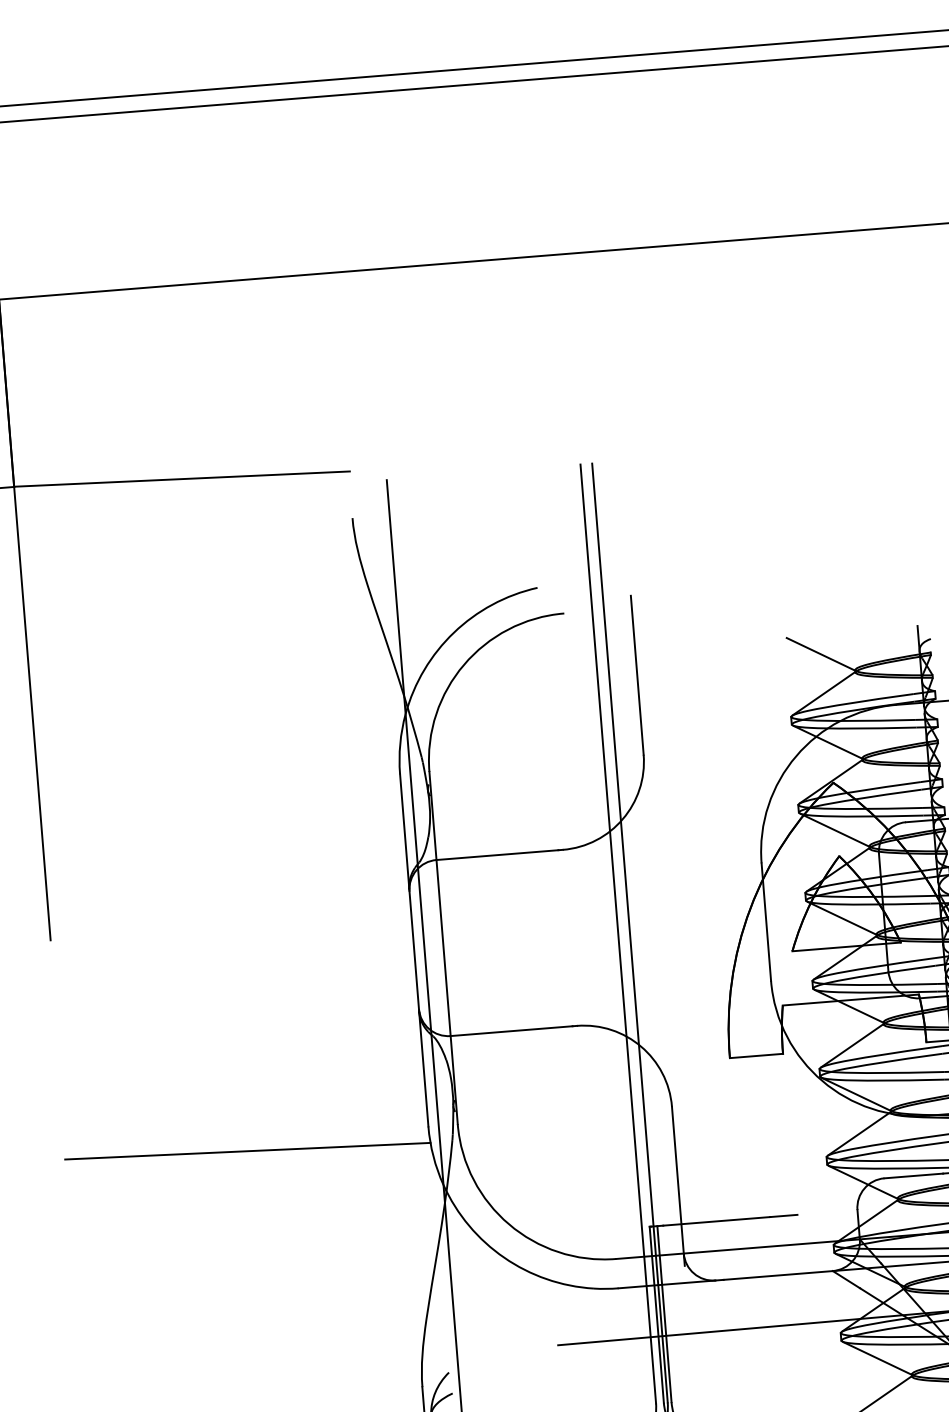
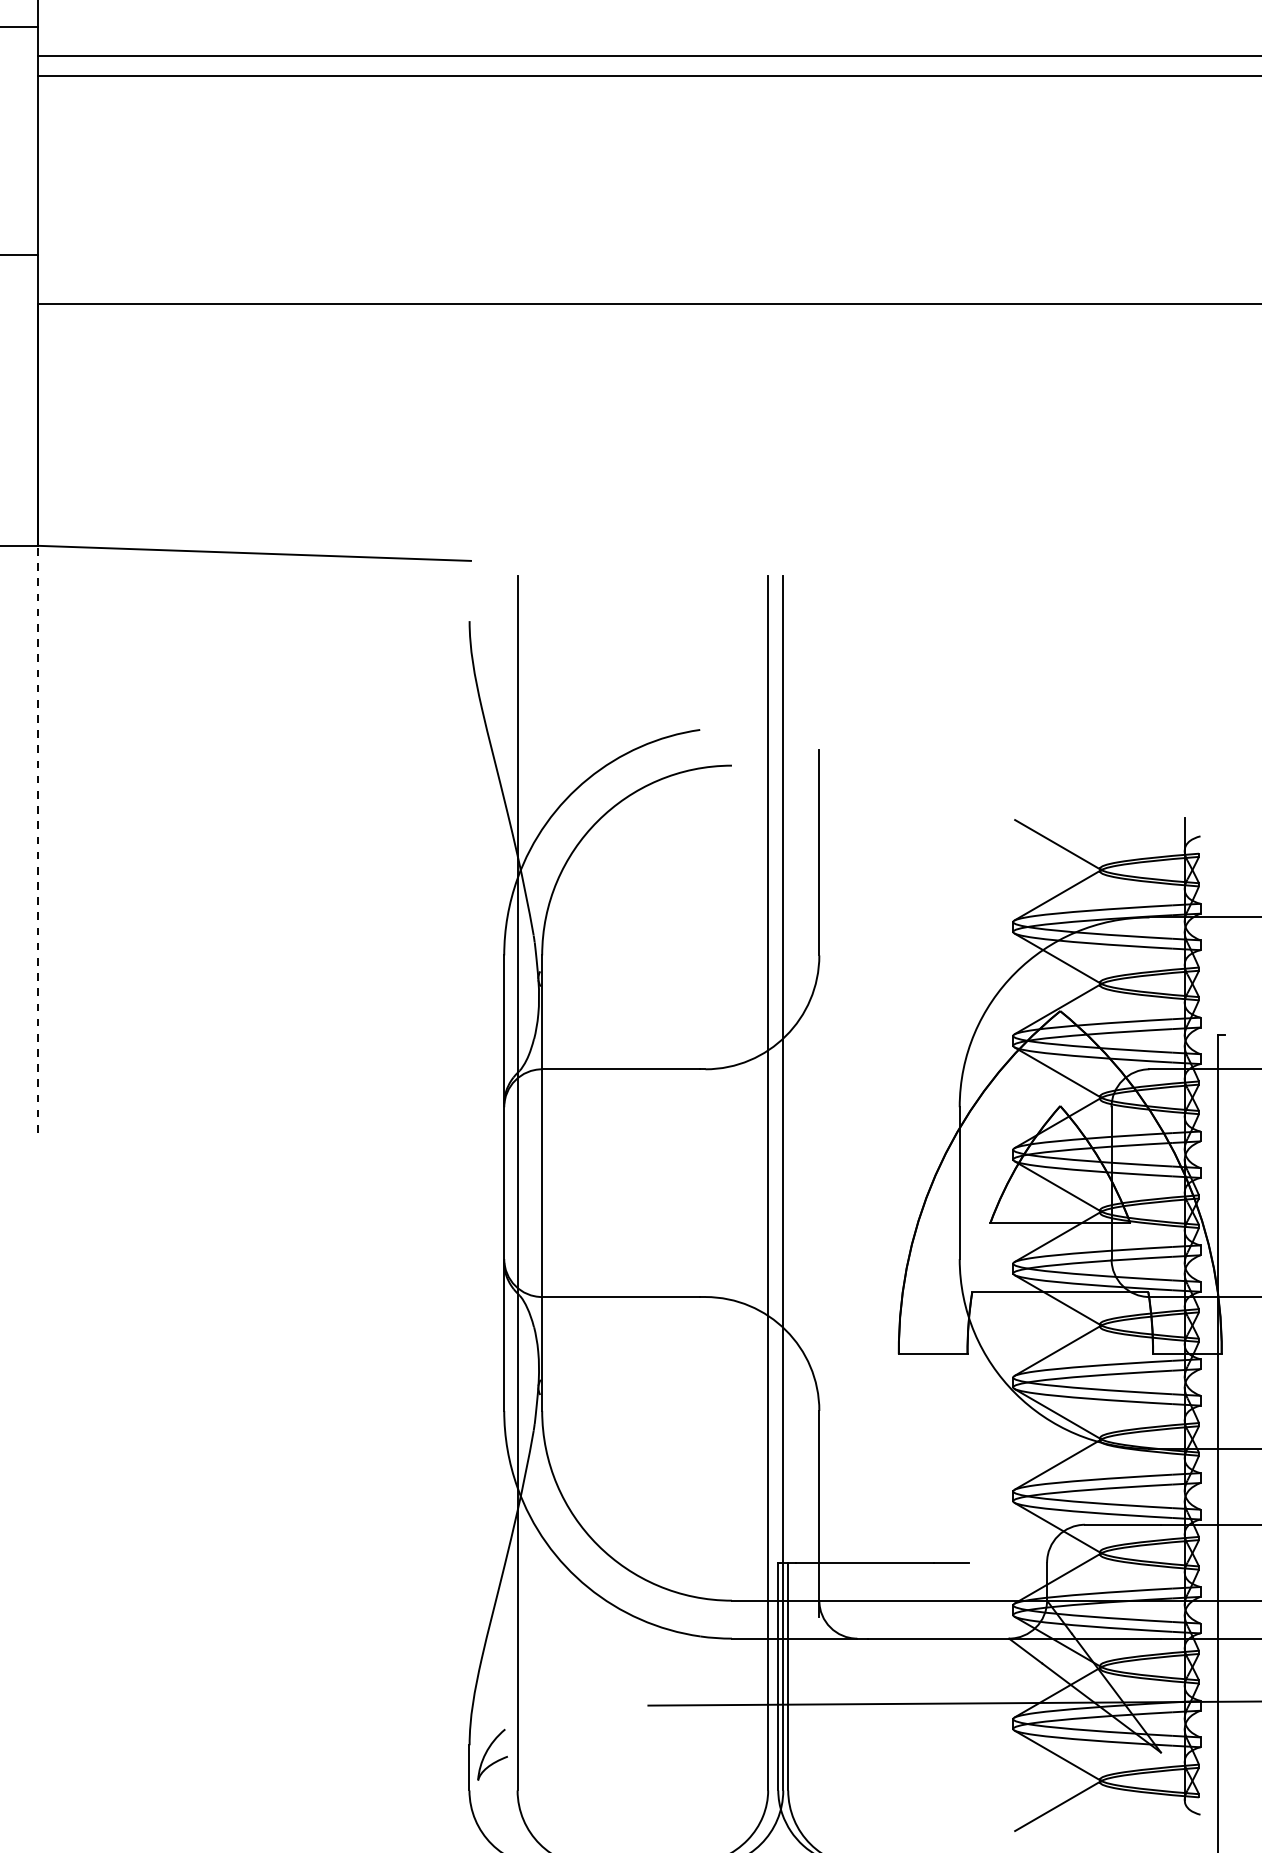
line: (32, 713) -> (37, 838), solid -> dashed
line: (247, 1150) -> (269, 1423), removed

